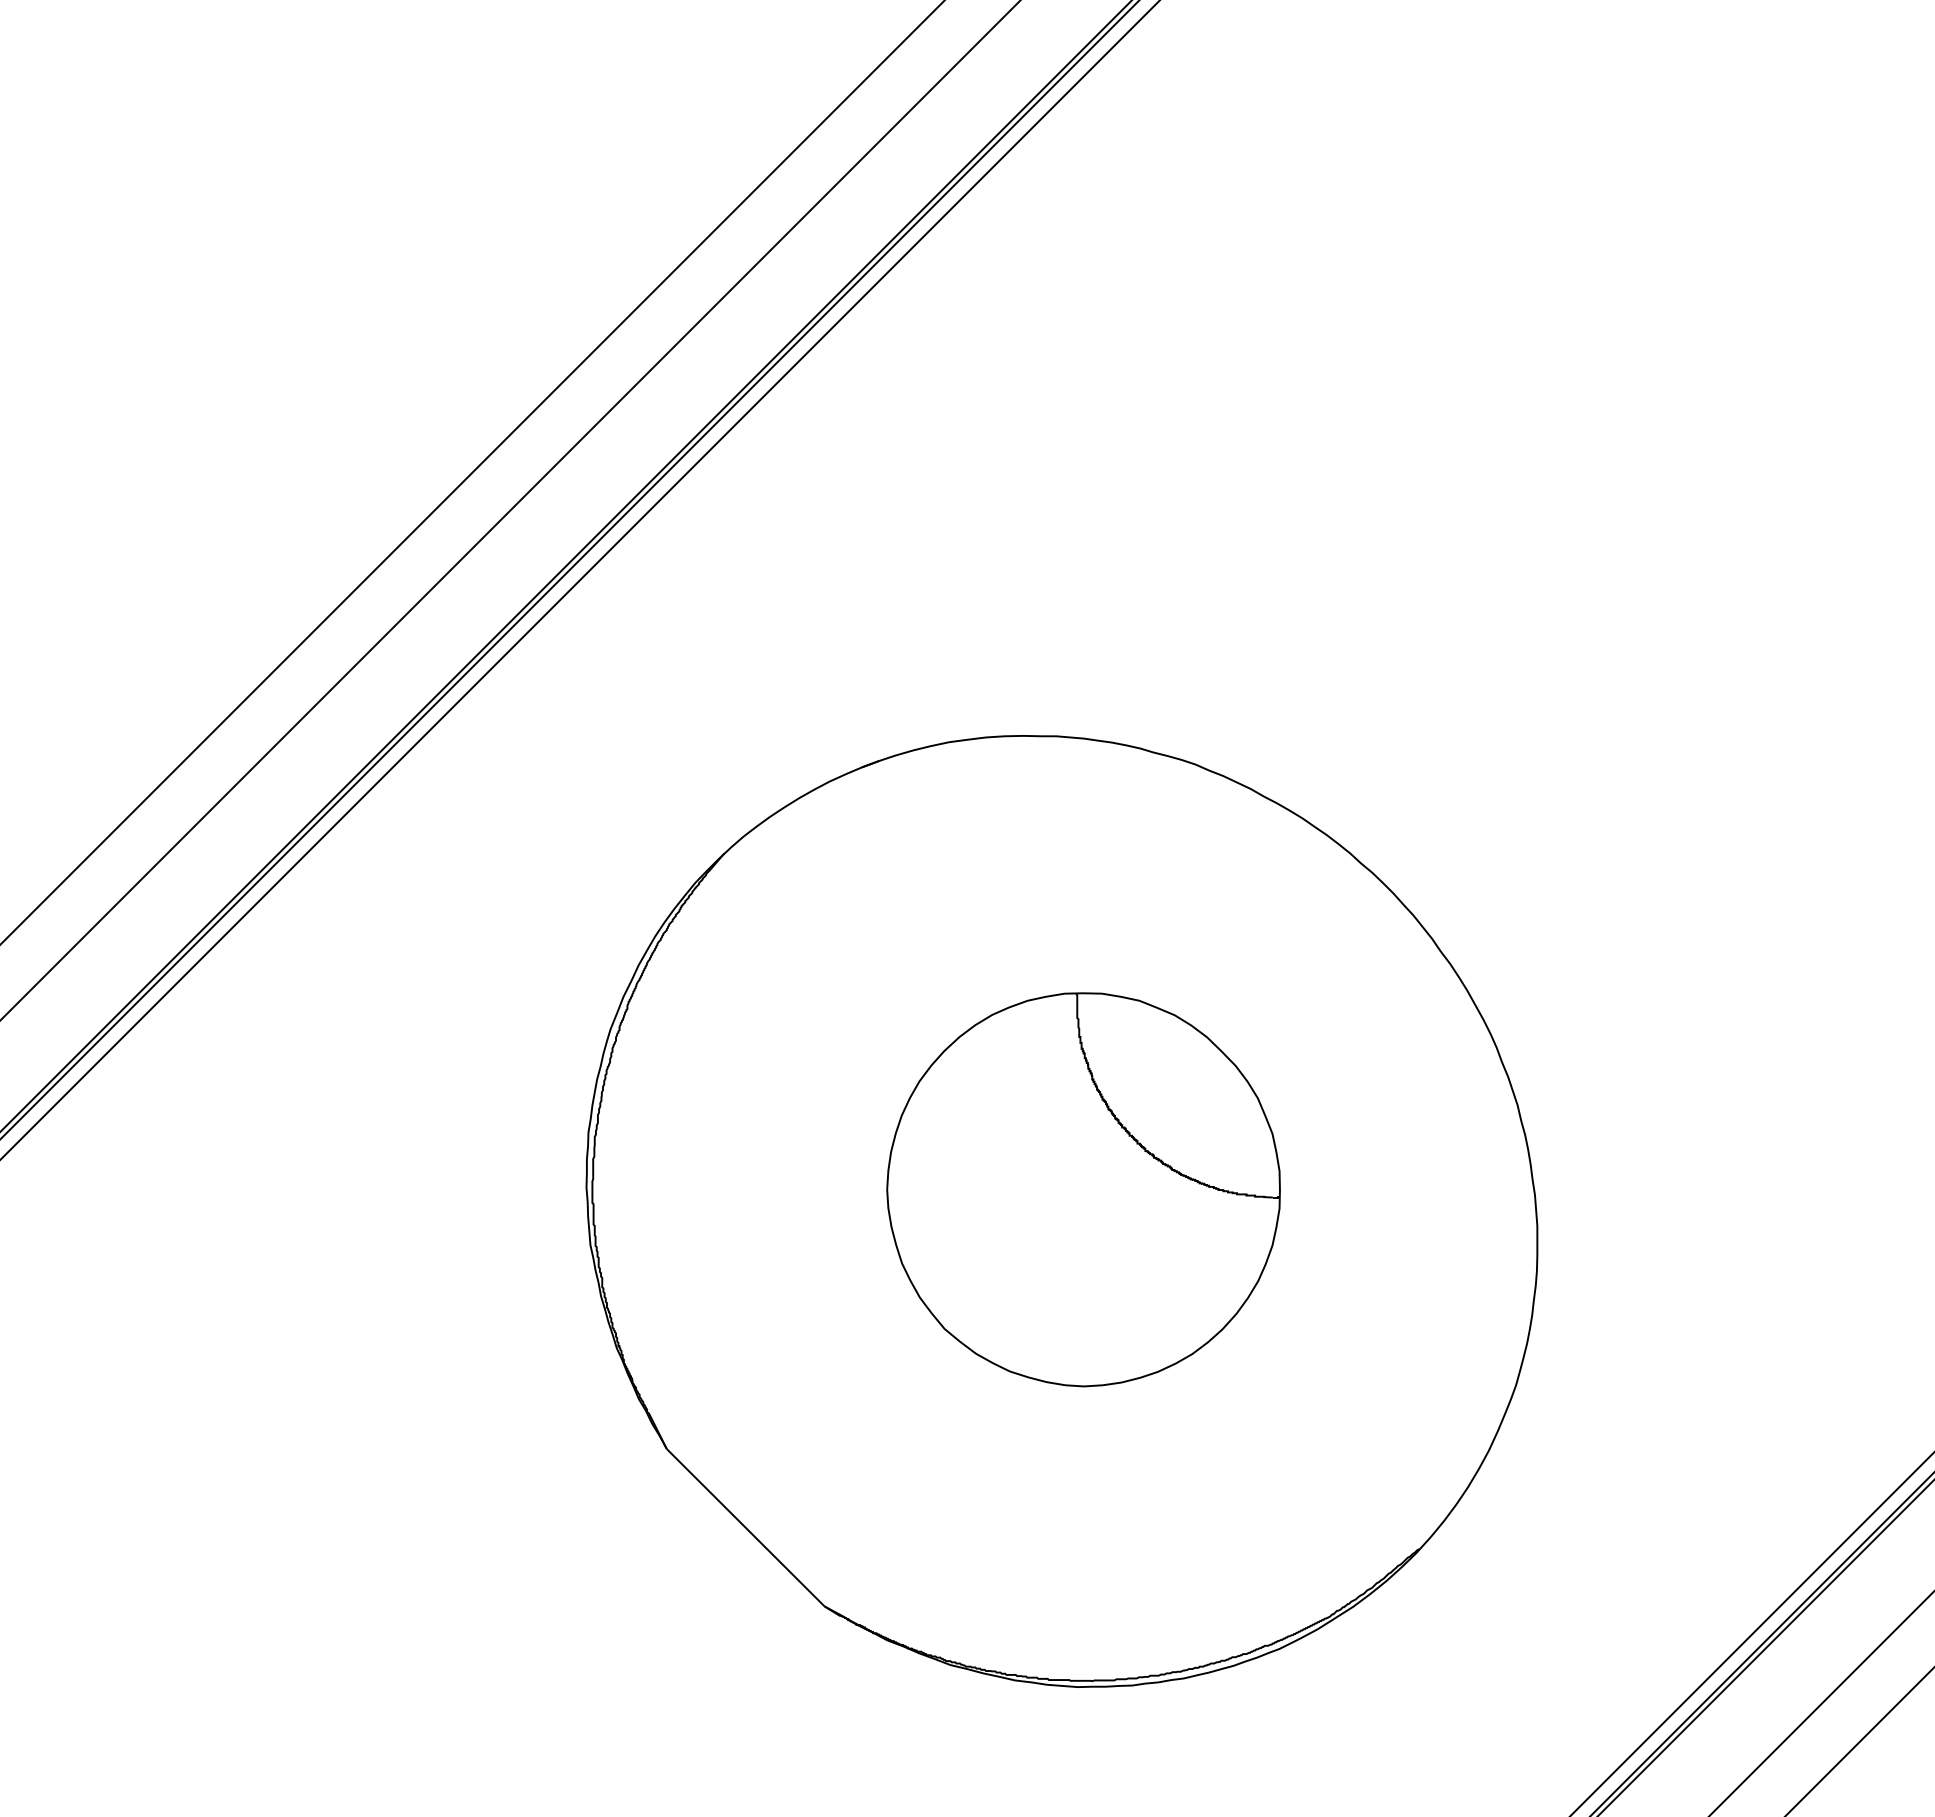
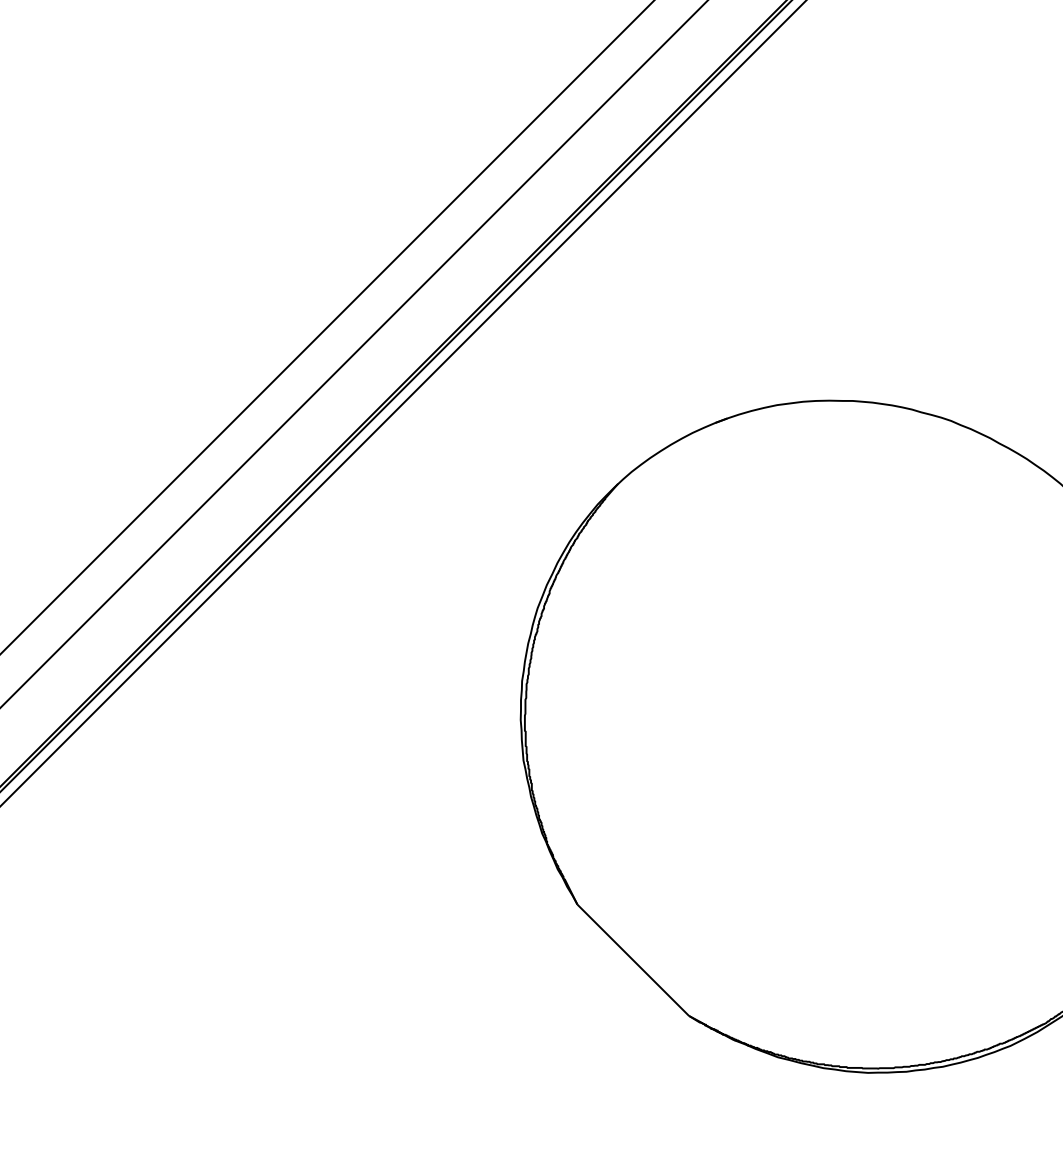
part: (1083, 1189) -> (871, 721), removed

